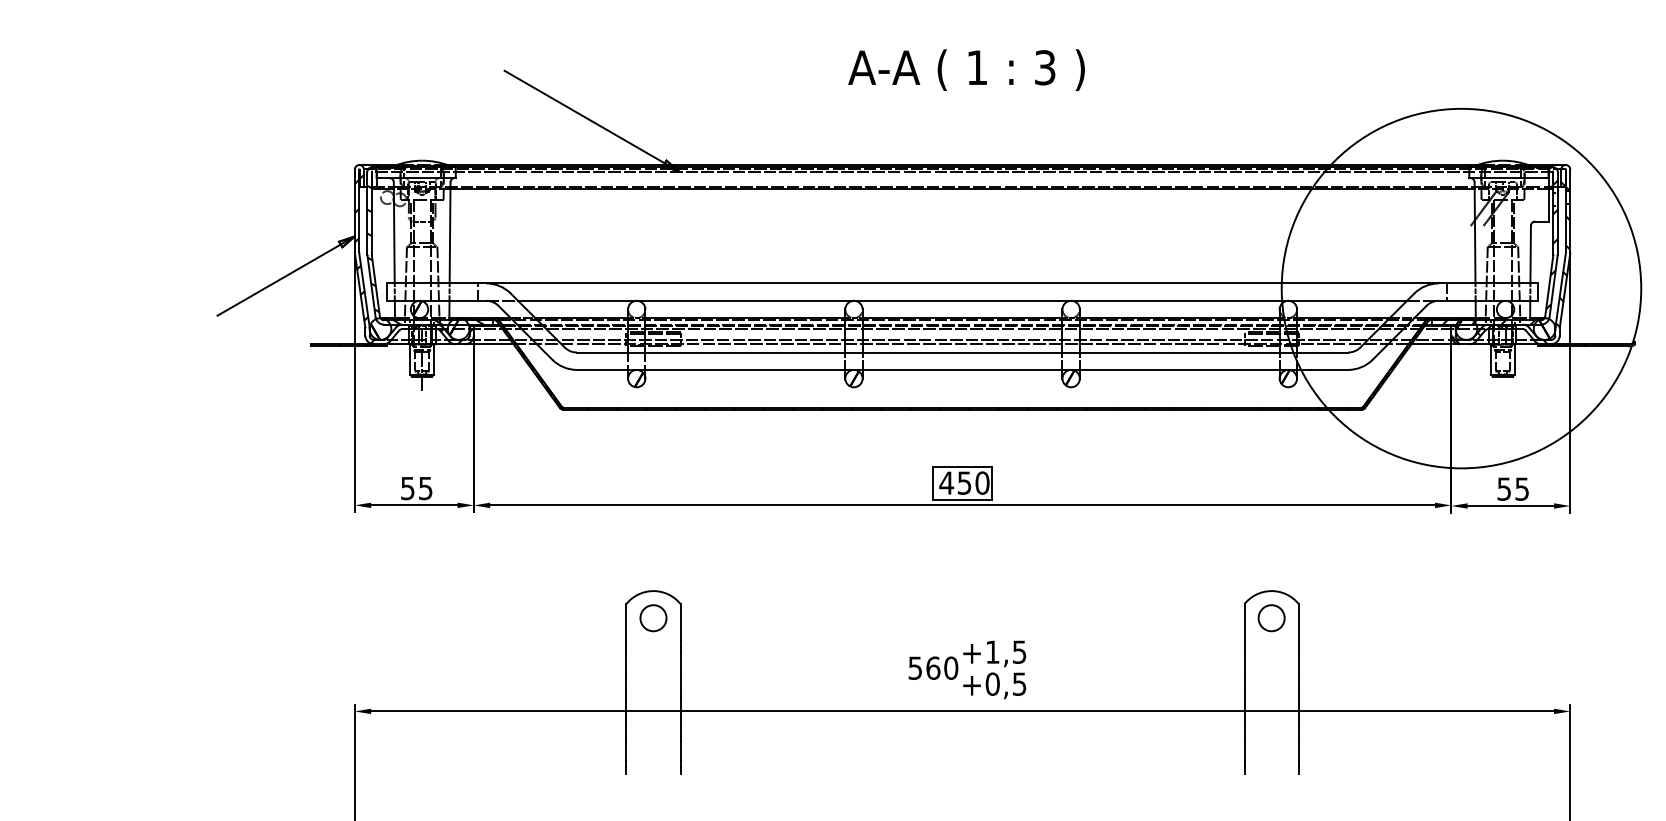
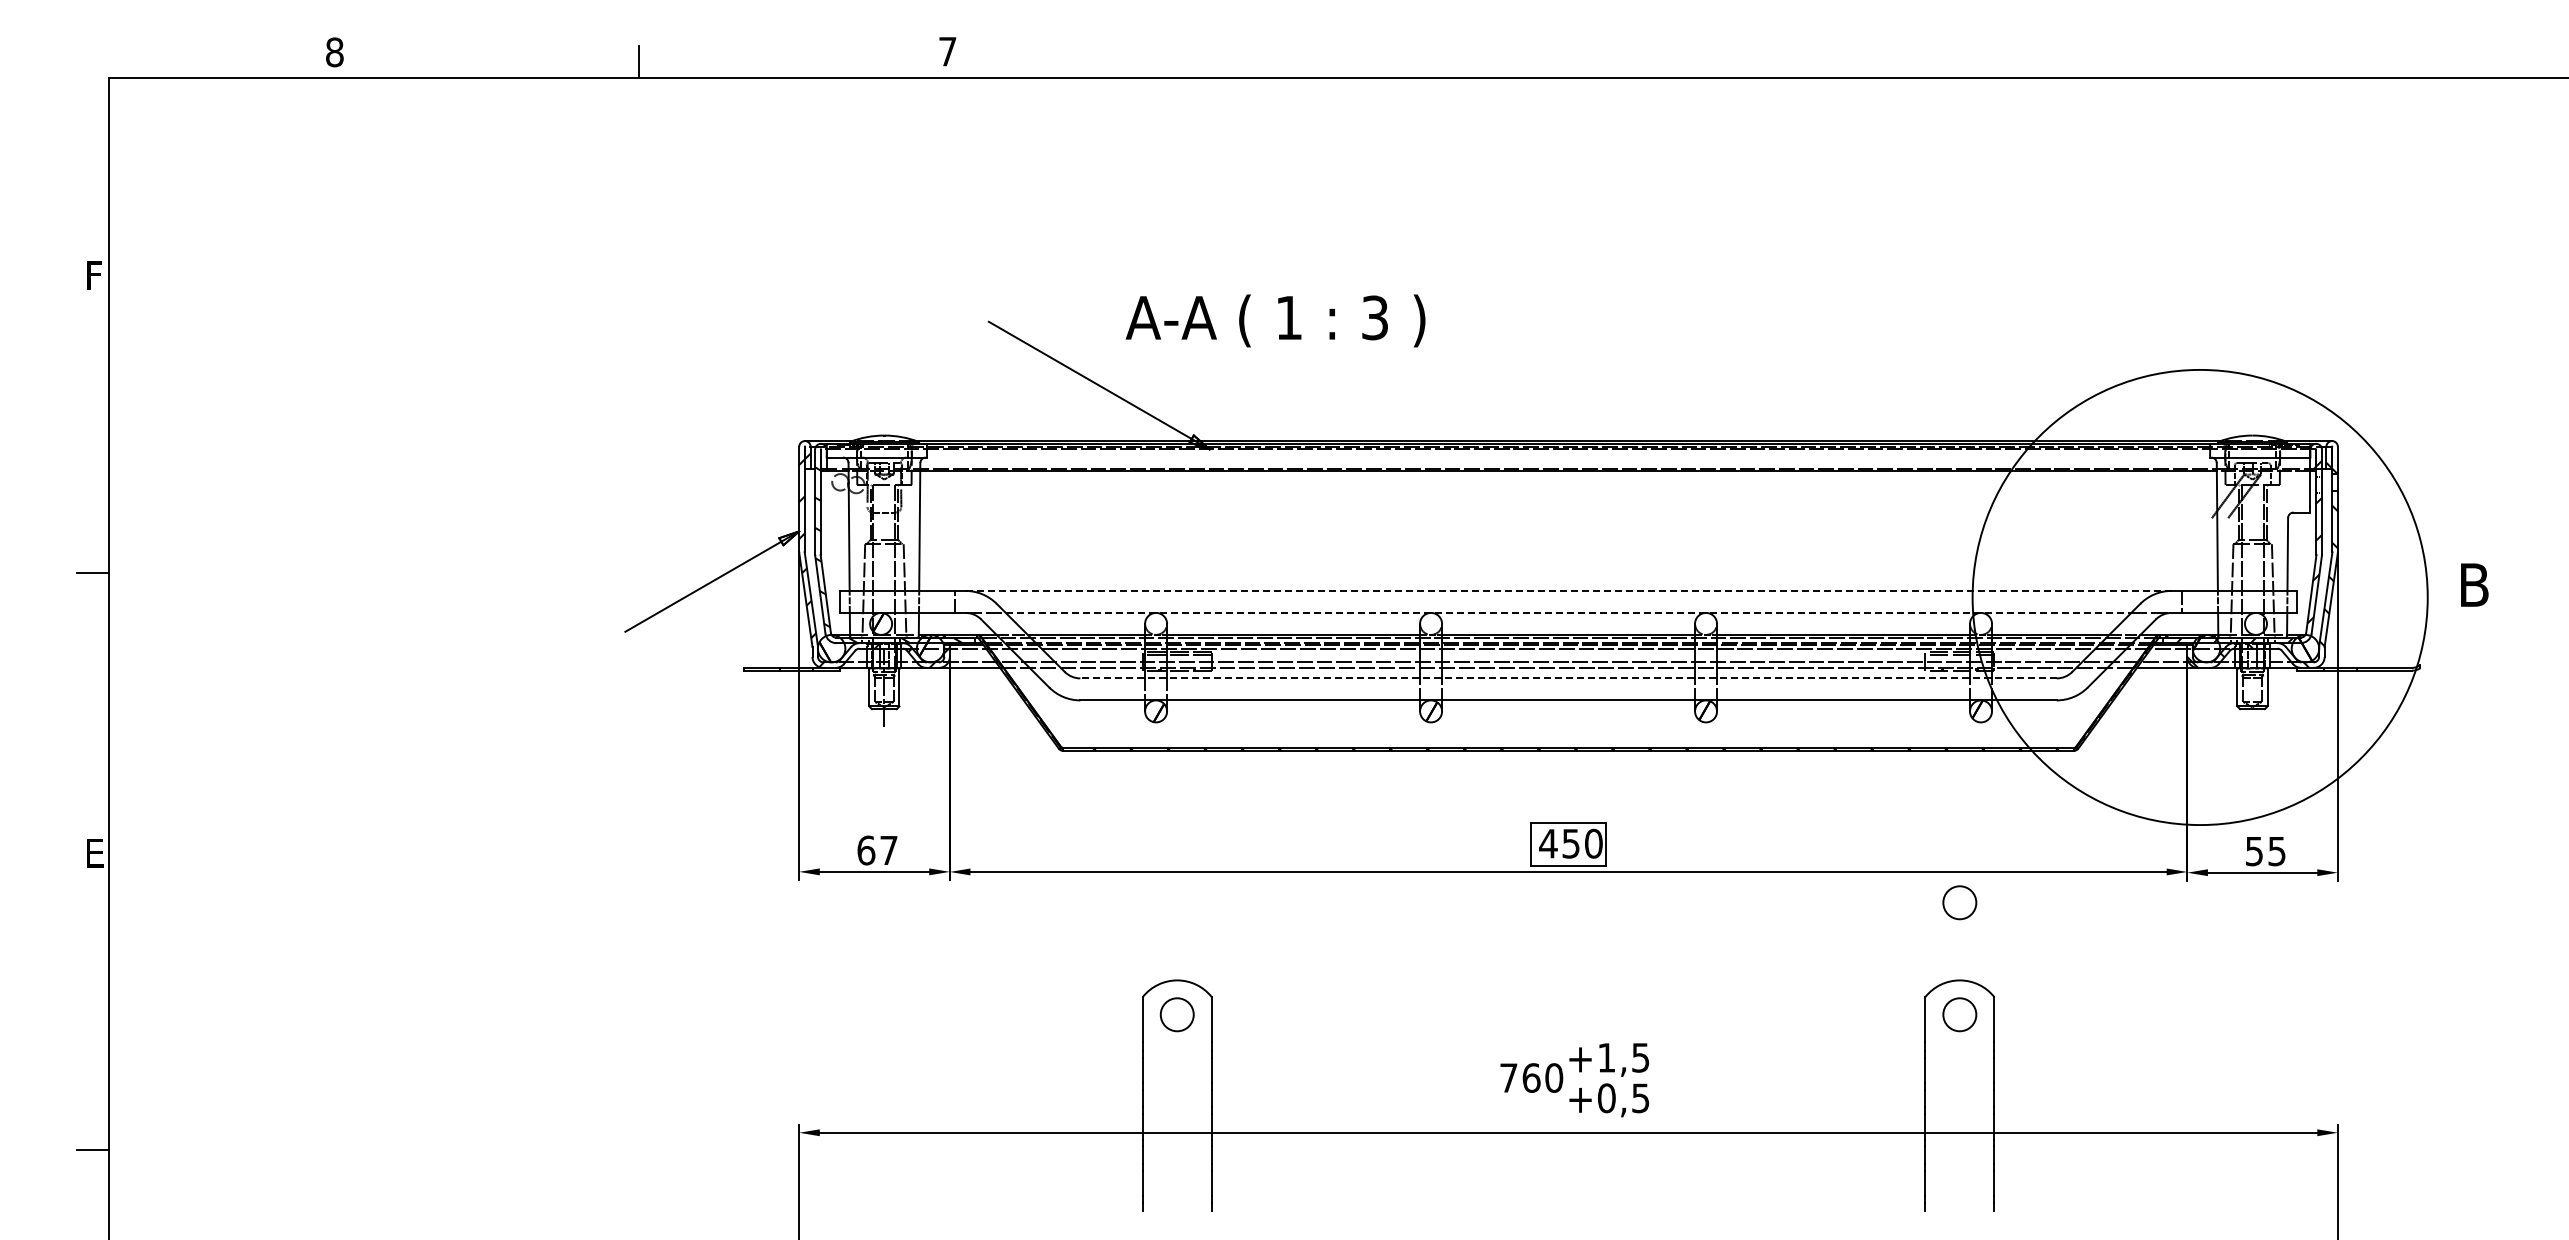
text: (966, 69) -> (1275, 320), moved
line: (962, 283) -> (1568, 590), solid -> dashed
line: (962, 300) -> (1568, 612), solid -> dashed
line: (962, 352) -> (1568, 678), solid -> dashed
text: (416, 488) -> (877, 850), 55 -> 67
circle: (1271, 529) -> (1959, 902), added
text: (915, 667) -> (1508, 1077), 560 -> 760

